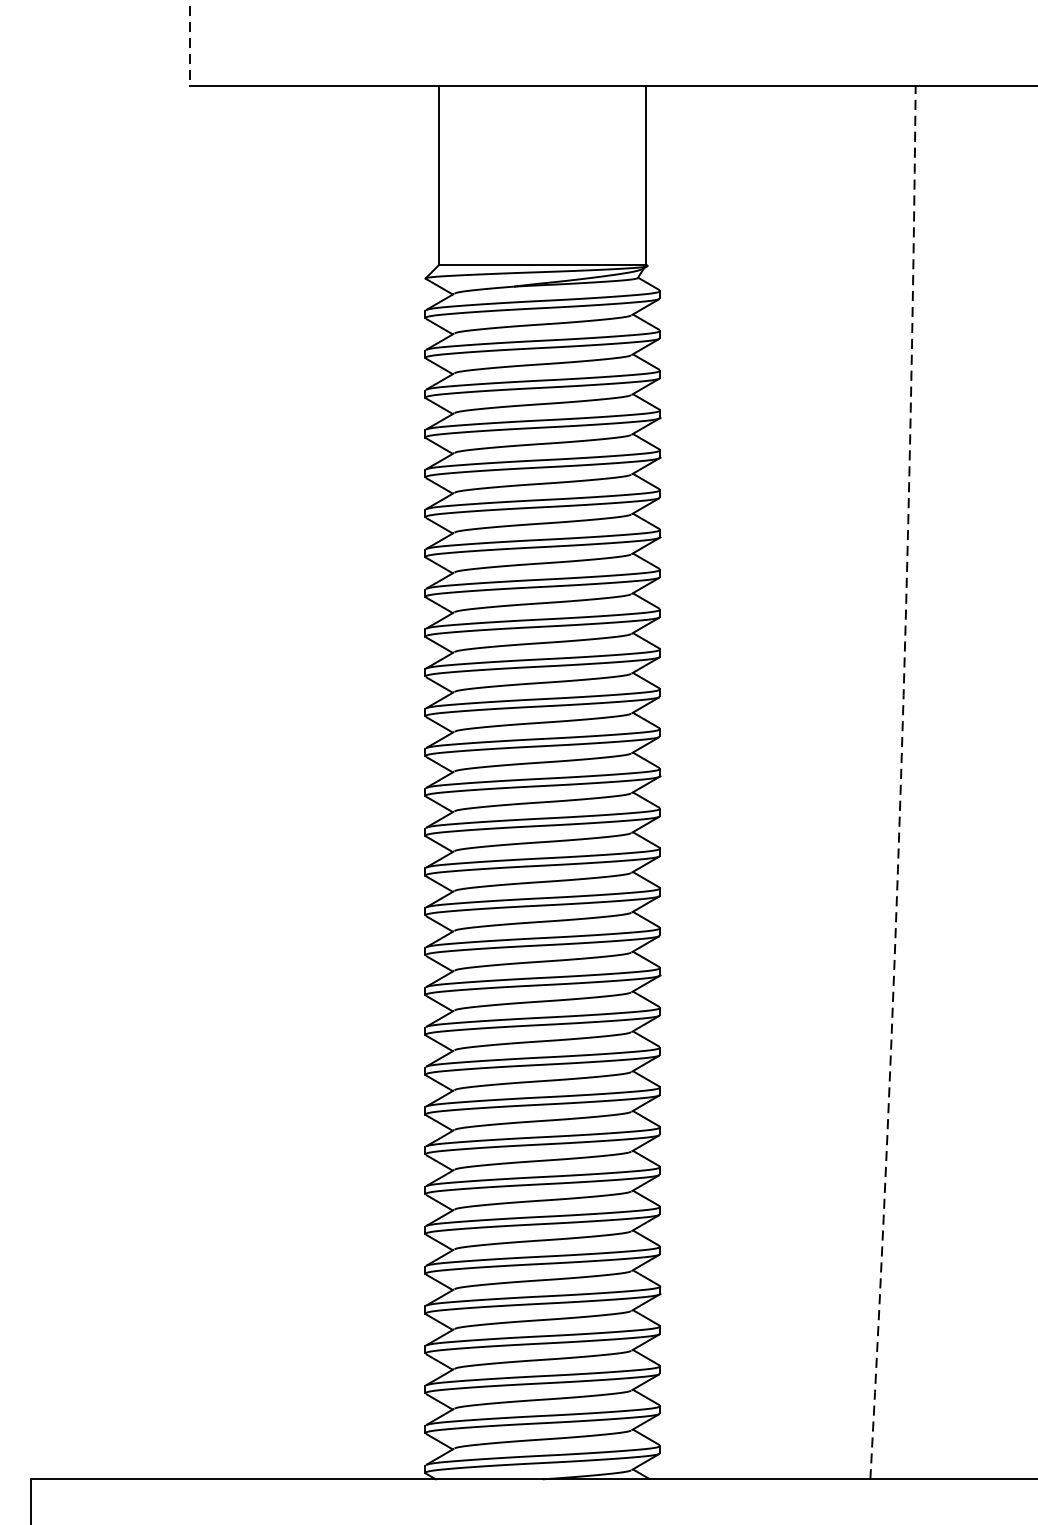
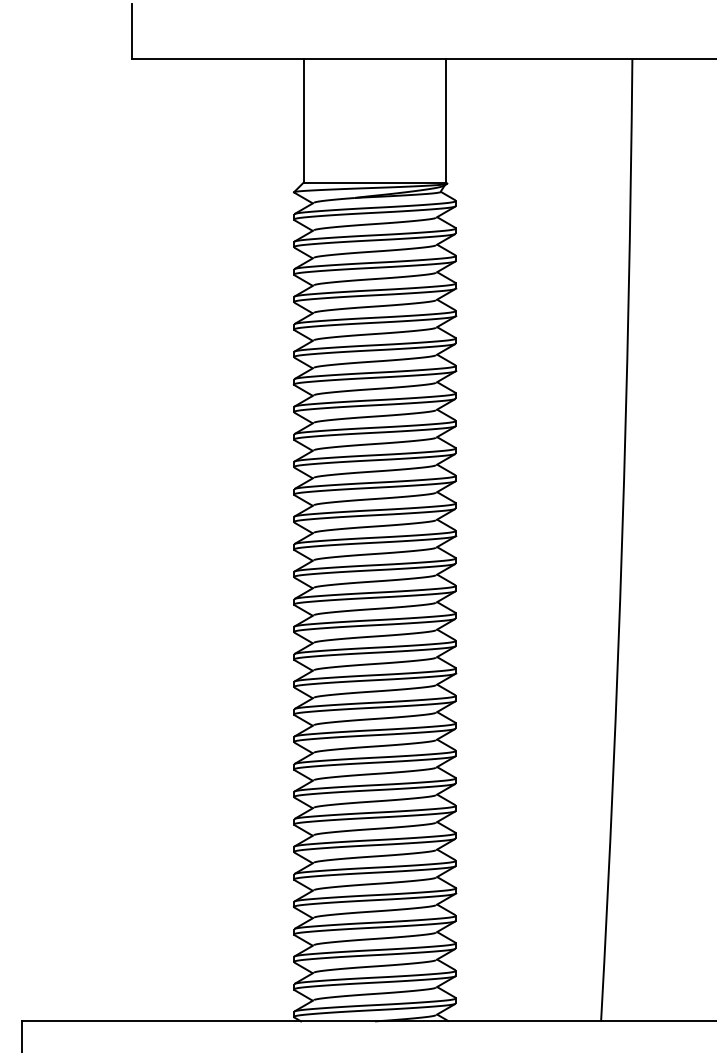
line: (190, 46) -> (131, 32), dashed -> solid
arc: (901, 782) -> (622, 540), dashed -> solid

